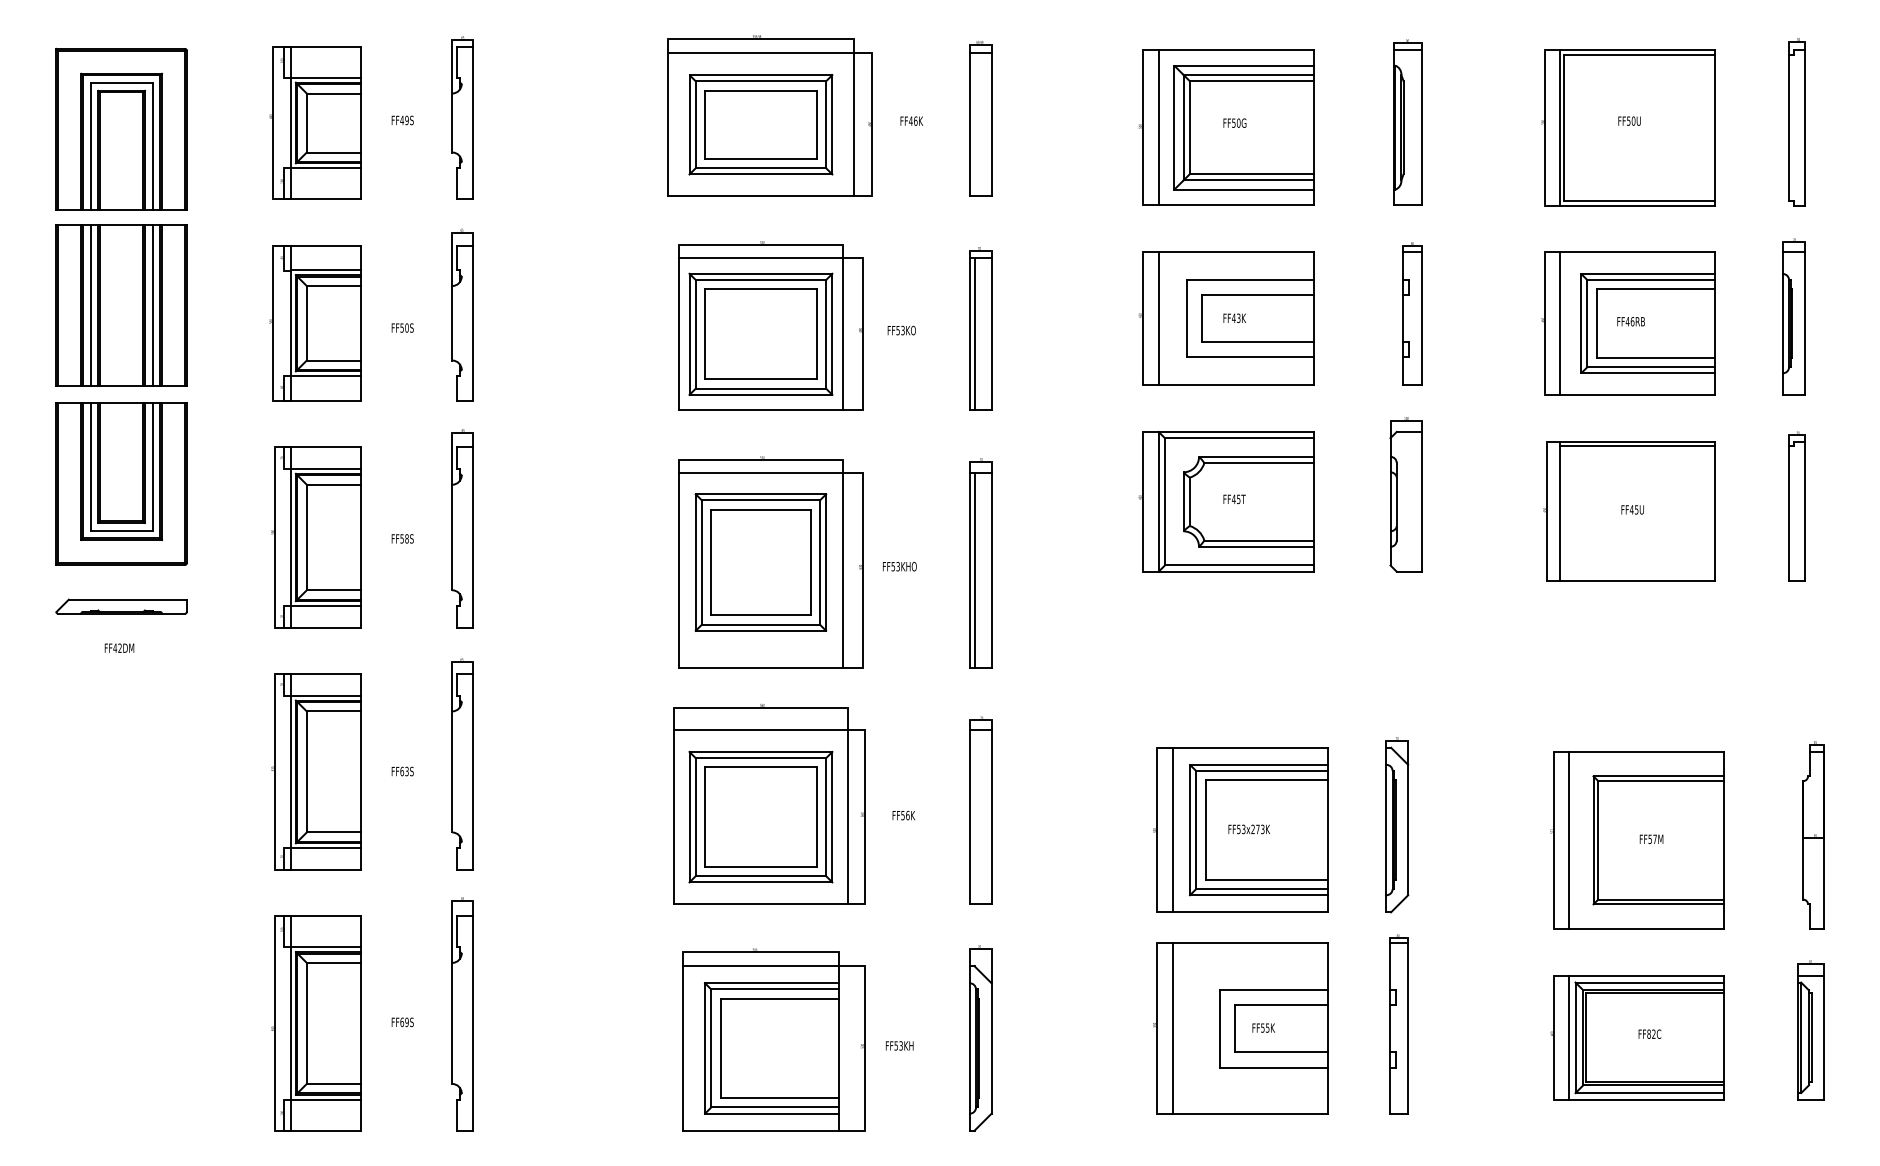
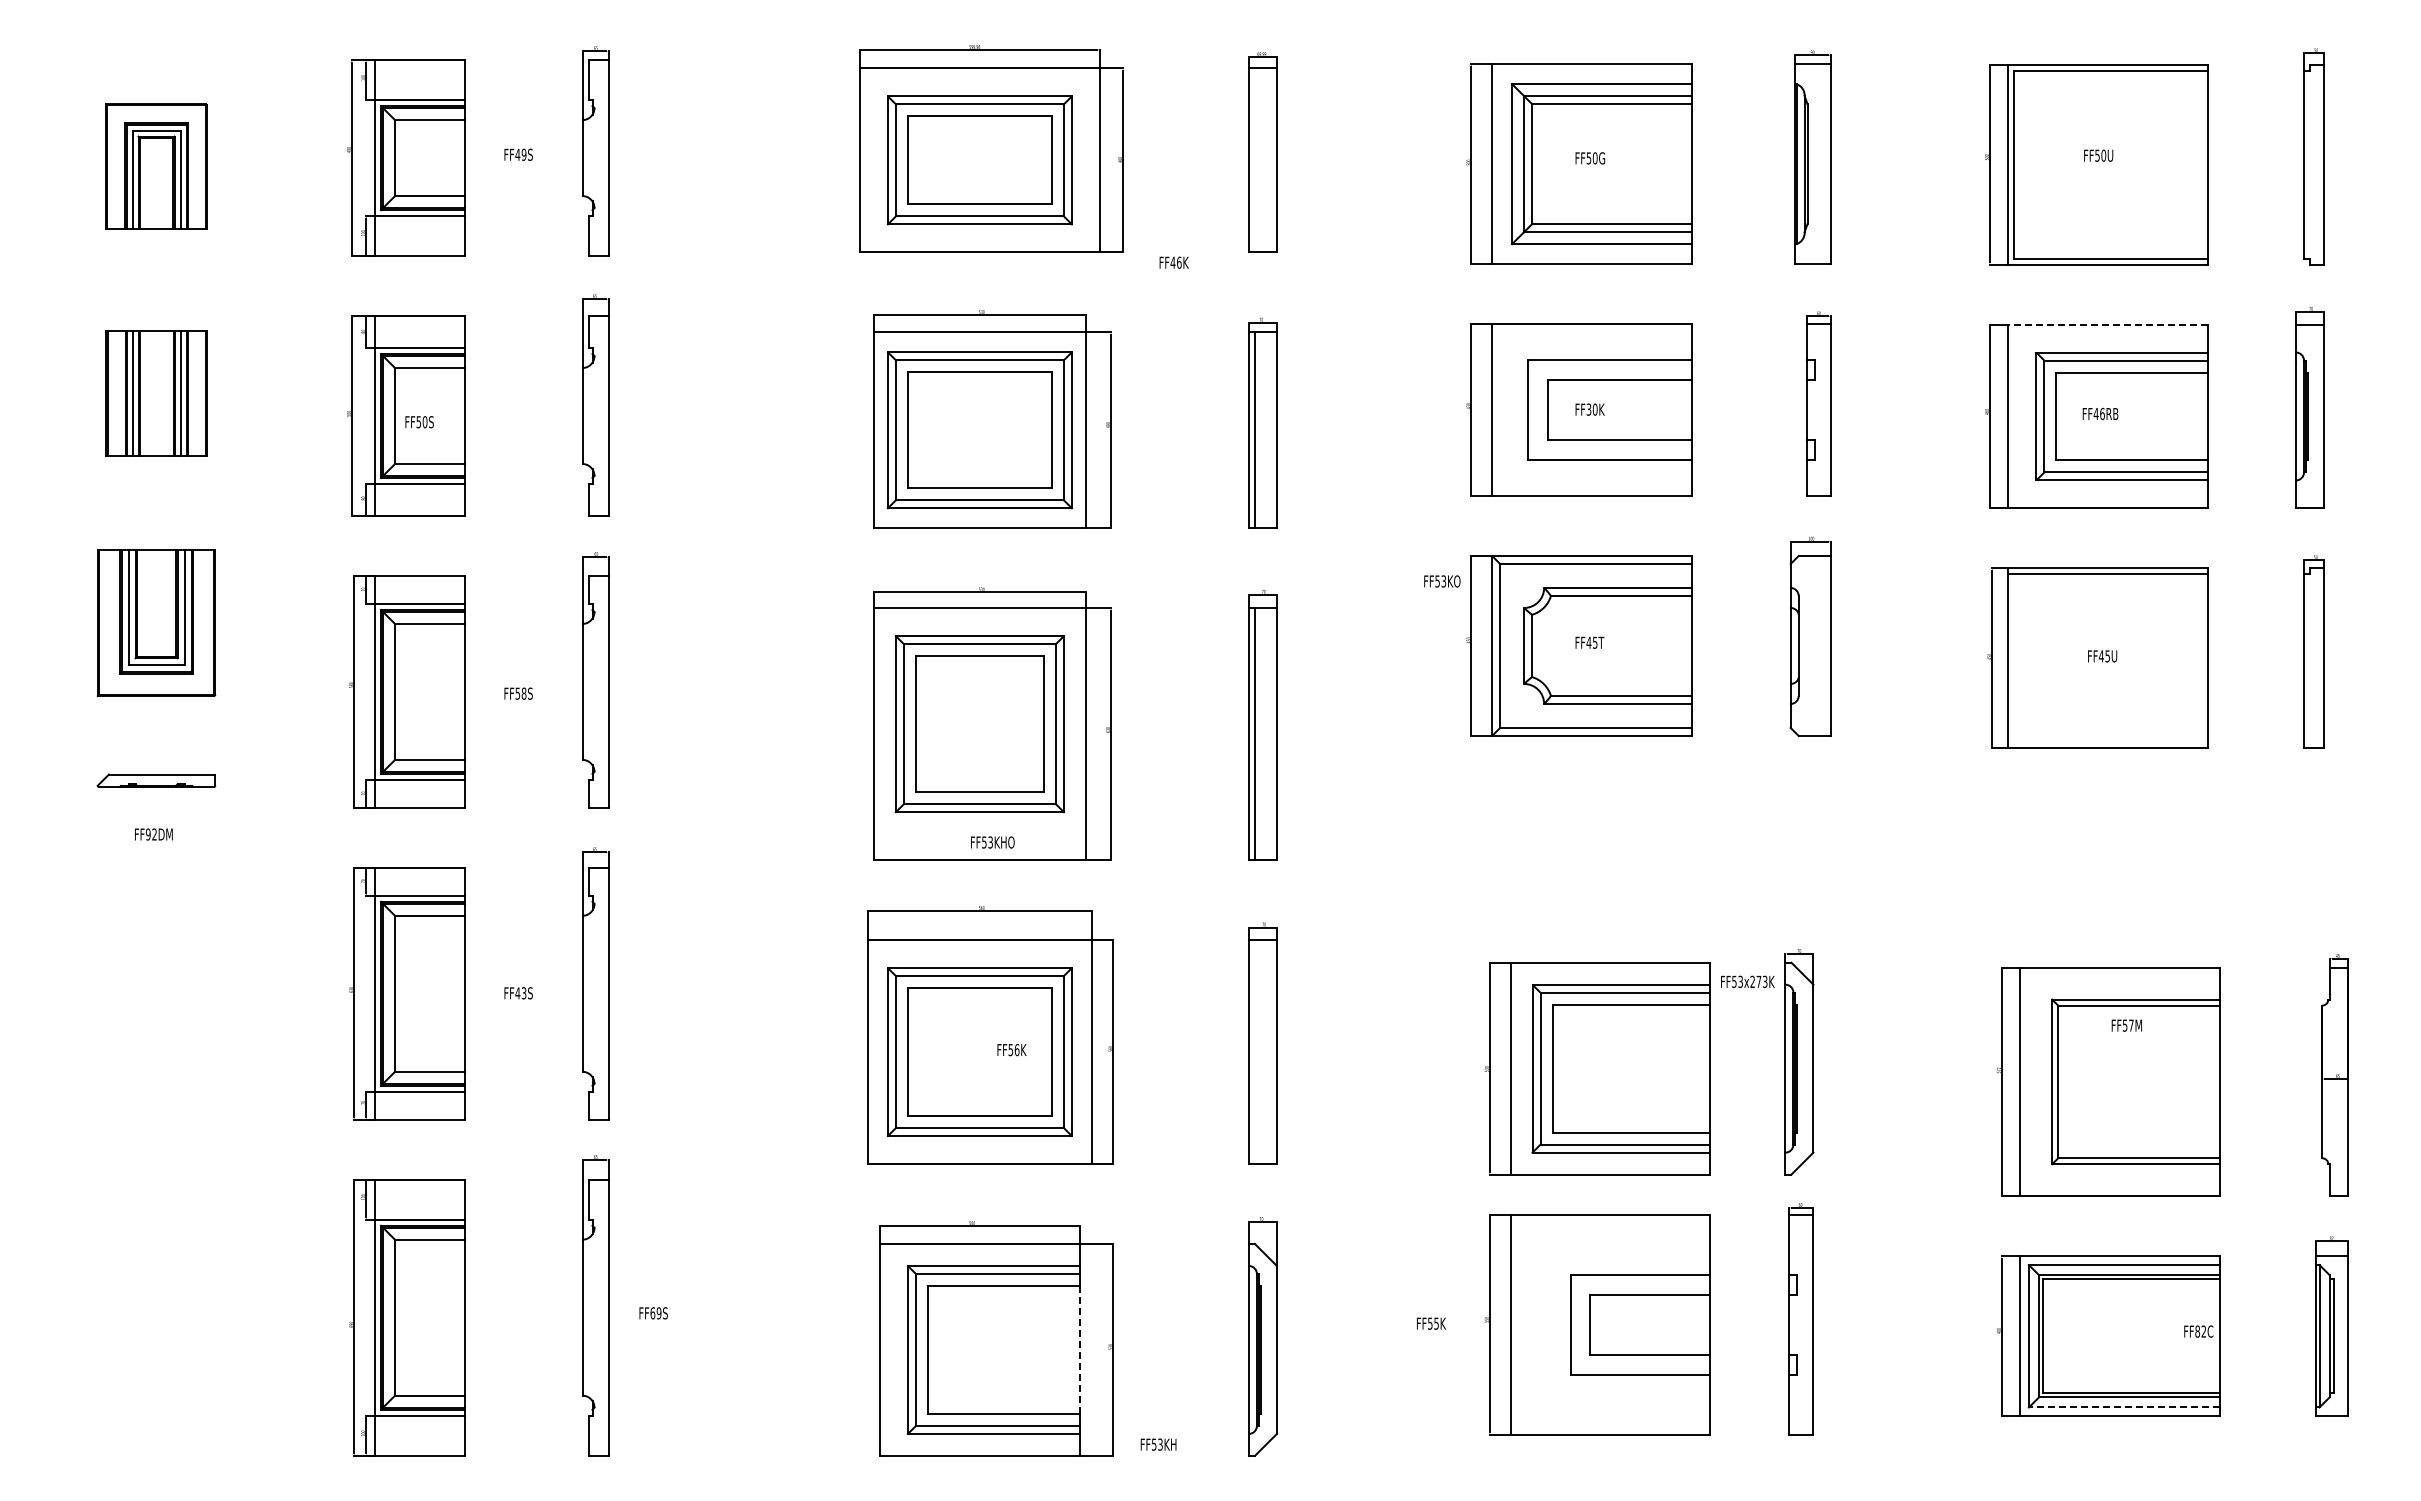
text: (911, 120) -> (1173, 262), moved
part: (121, 129) -> (156, 166), size x0.6
line: (1637, 252) -> (2108, 324), solid -> dashed
part: (121, 305) -> (156, 393), size x0.6
text: (1235, 318) -> (1591, 409), FF43K -> FF30K
text: (402, 328) -> (419, 422), moved
text: (901, 330) -> (1442, 581), moved
part: (121, 484) -> (156, 623), size x0.7
text: (899, 566) -> (992, 842), moved
part: (121, 606) -> (156, 780), size x0.7
text: (114, 648) -> (147, 834), FF42DM -> FF92DM
text: (401, 771) -> (517, 993), FF63S -> FF43S
text: (903, 815) -> (1011, 1050), moved
text: (1249, 829) -> (1747, 981), moved
text: (1651, 839) -> (2126, 1025), moved
text: (402, 1022) -> (653, 1313), moved
text: (1263, 1027) -> (1431, 1323), moved
text: (1649, 1034) -> (2198, 1331), moved
text: (899, 1045) -> (1158, 1444), moved
line: (838, 1048) -> (1079, 1349), solid -> dashed
line: (1649, 1093) -> (2124, 1407), solid -> dashed

